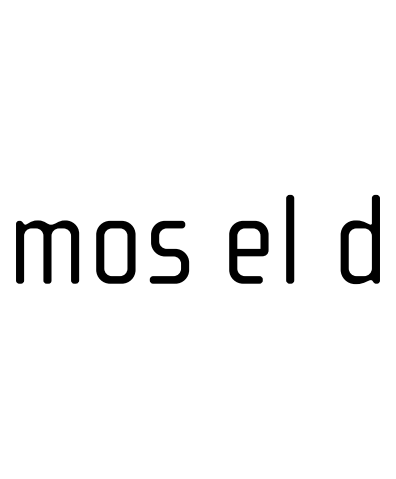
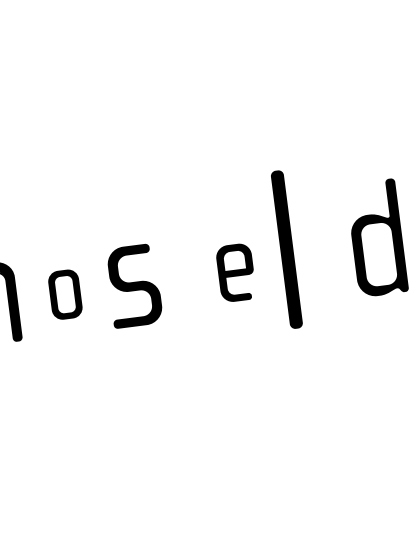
part: (290, 238) -> (287, 248), size x1.4
part: (115, 251) -> (64, 293), size x0.6
part: (248, 251) -> (235, 272), size x0.7

